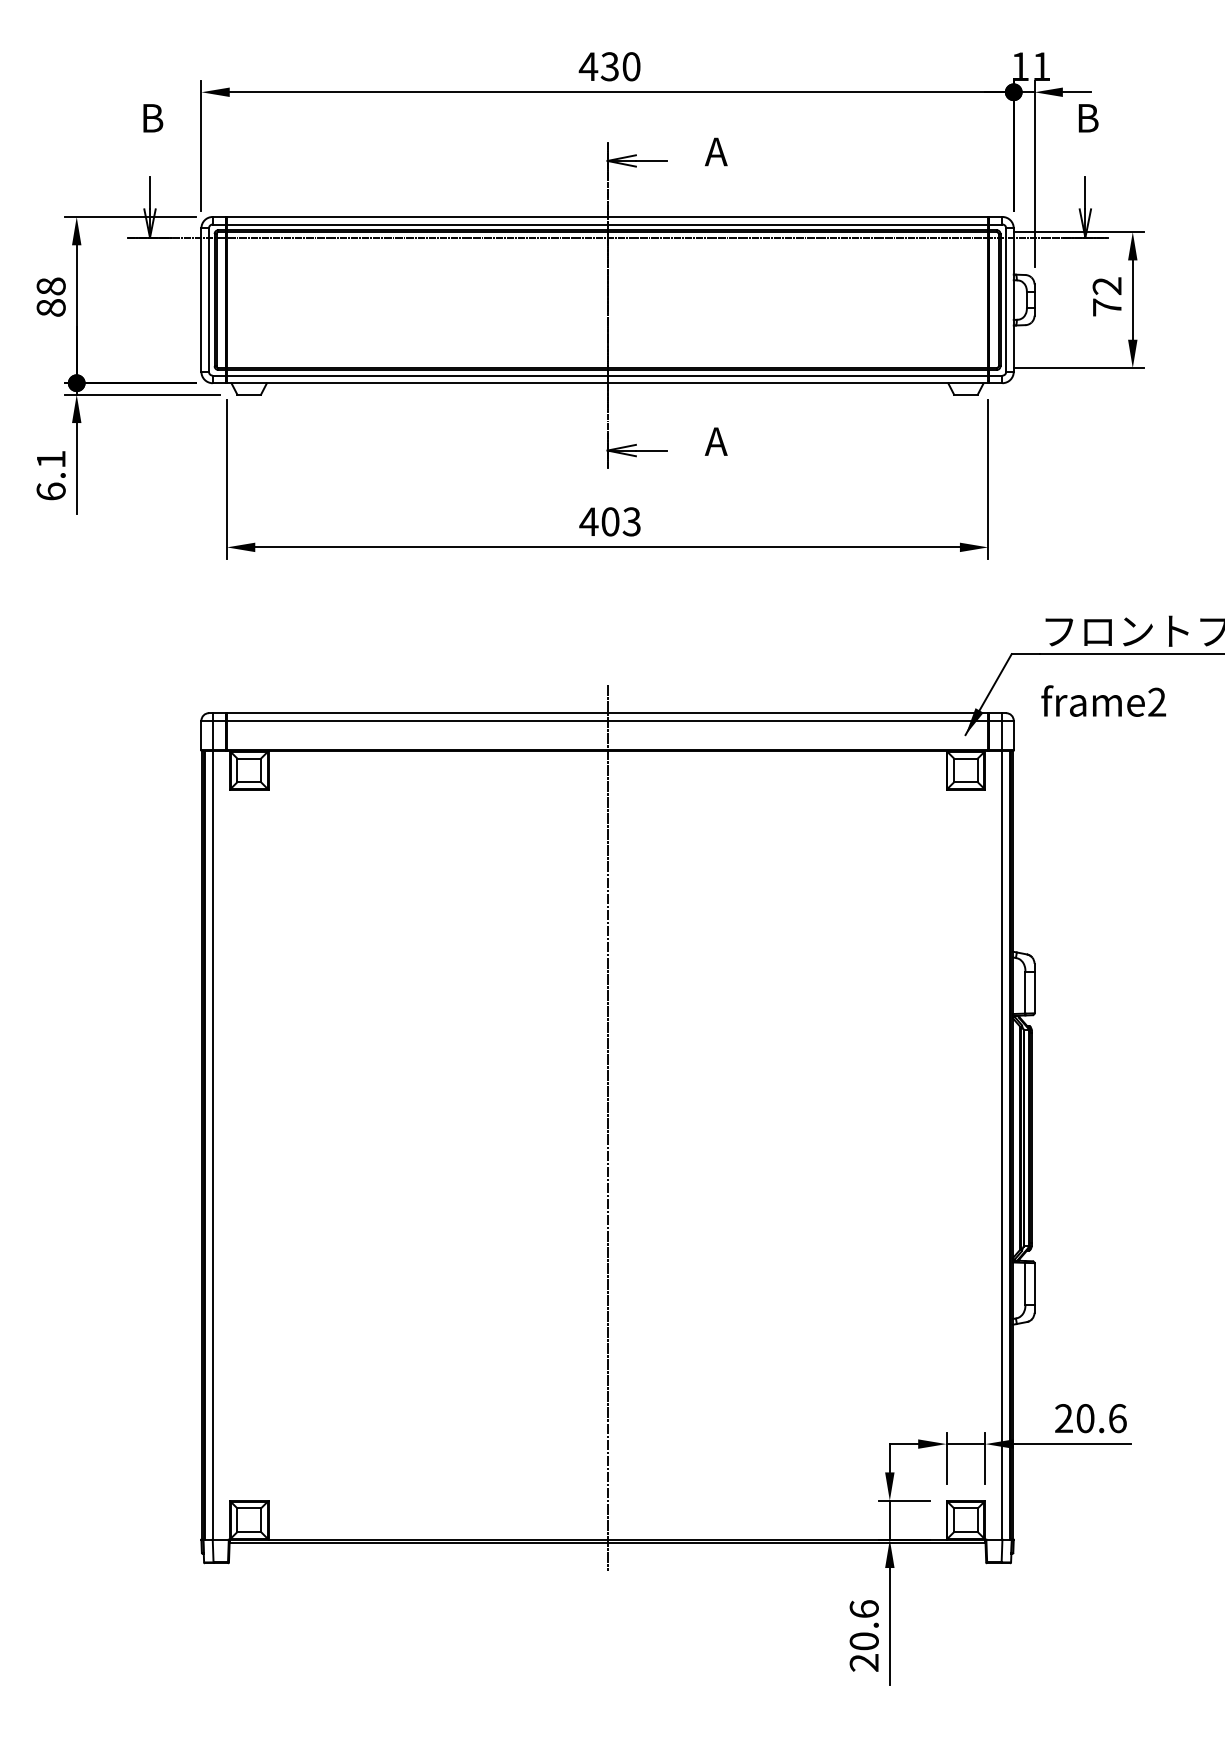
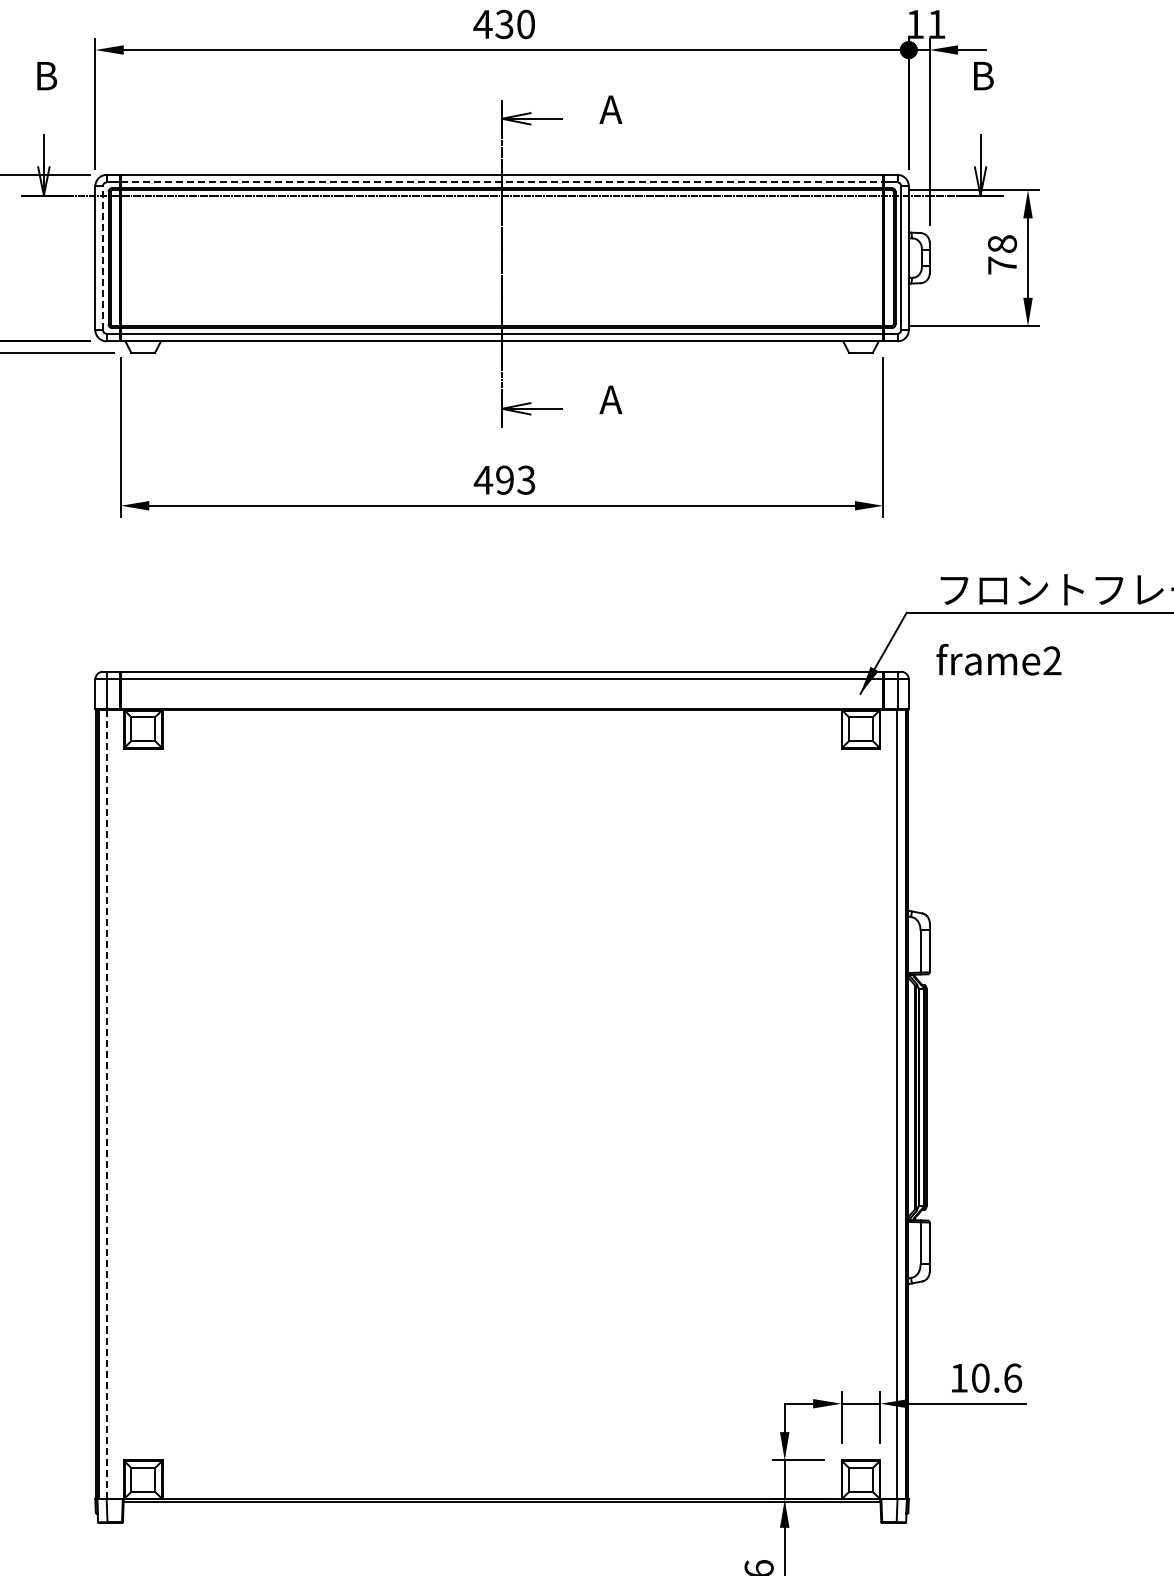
line: (607, 224) -> (502, 182), solid -> dashed
text: (1106, 286) -> (1001, 244), 72 -> 78
line: (208, 300) -> (102, 258), solid -> dashed
text: (610, 521) -> (505, 479), 403 -> 493
line: (607, 1127) -> (502, 1086), removed
line: (213, 1145) -> (107, 1104), solid -> dashed
text: (1063, 1418) -> (958, 1378), 20.6 -> 10.6

